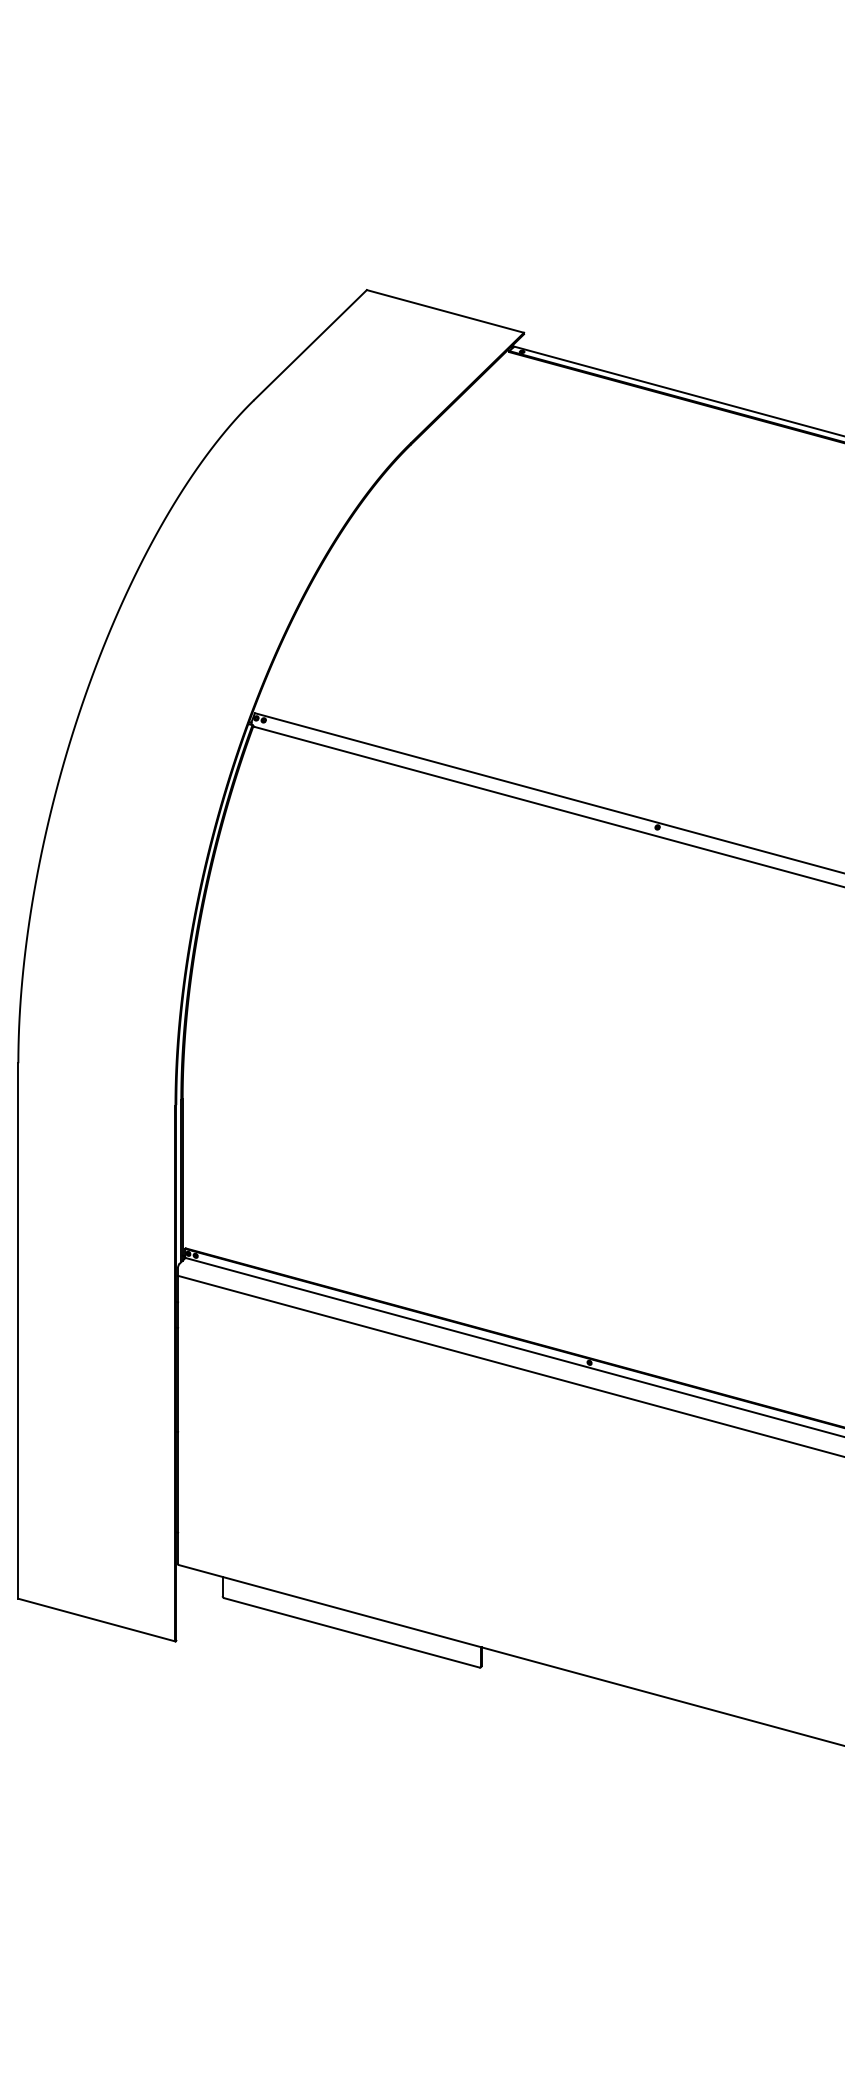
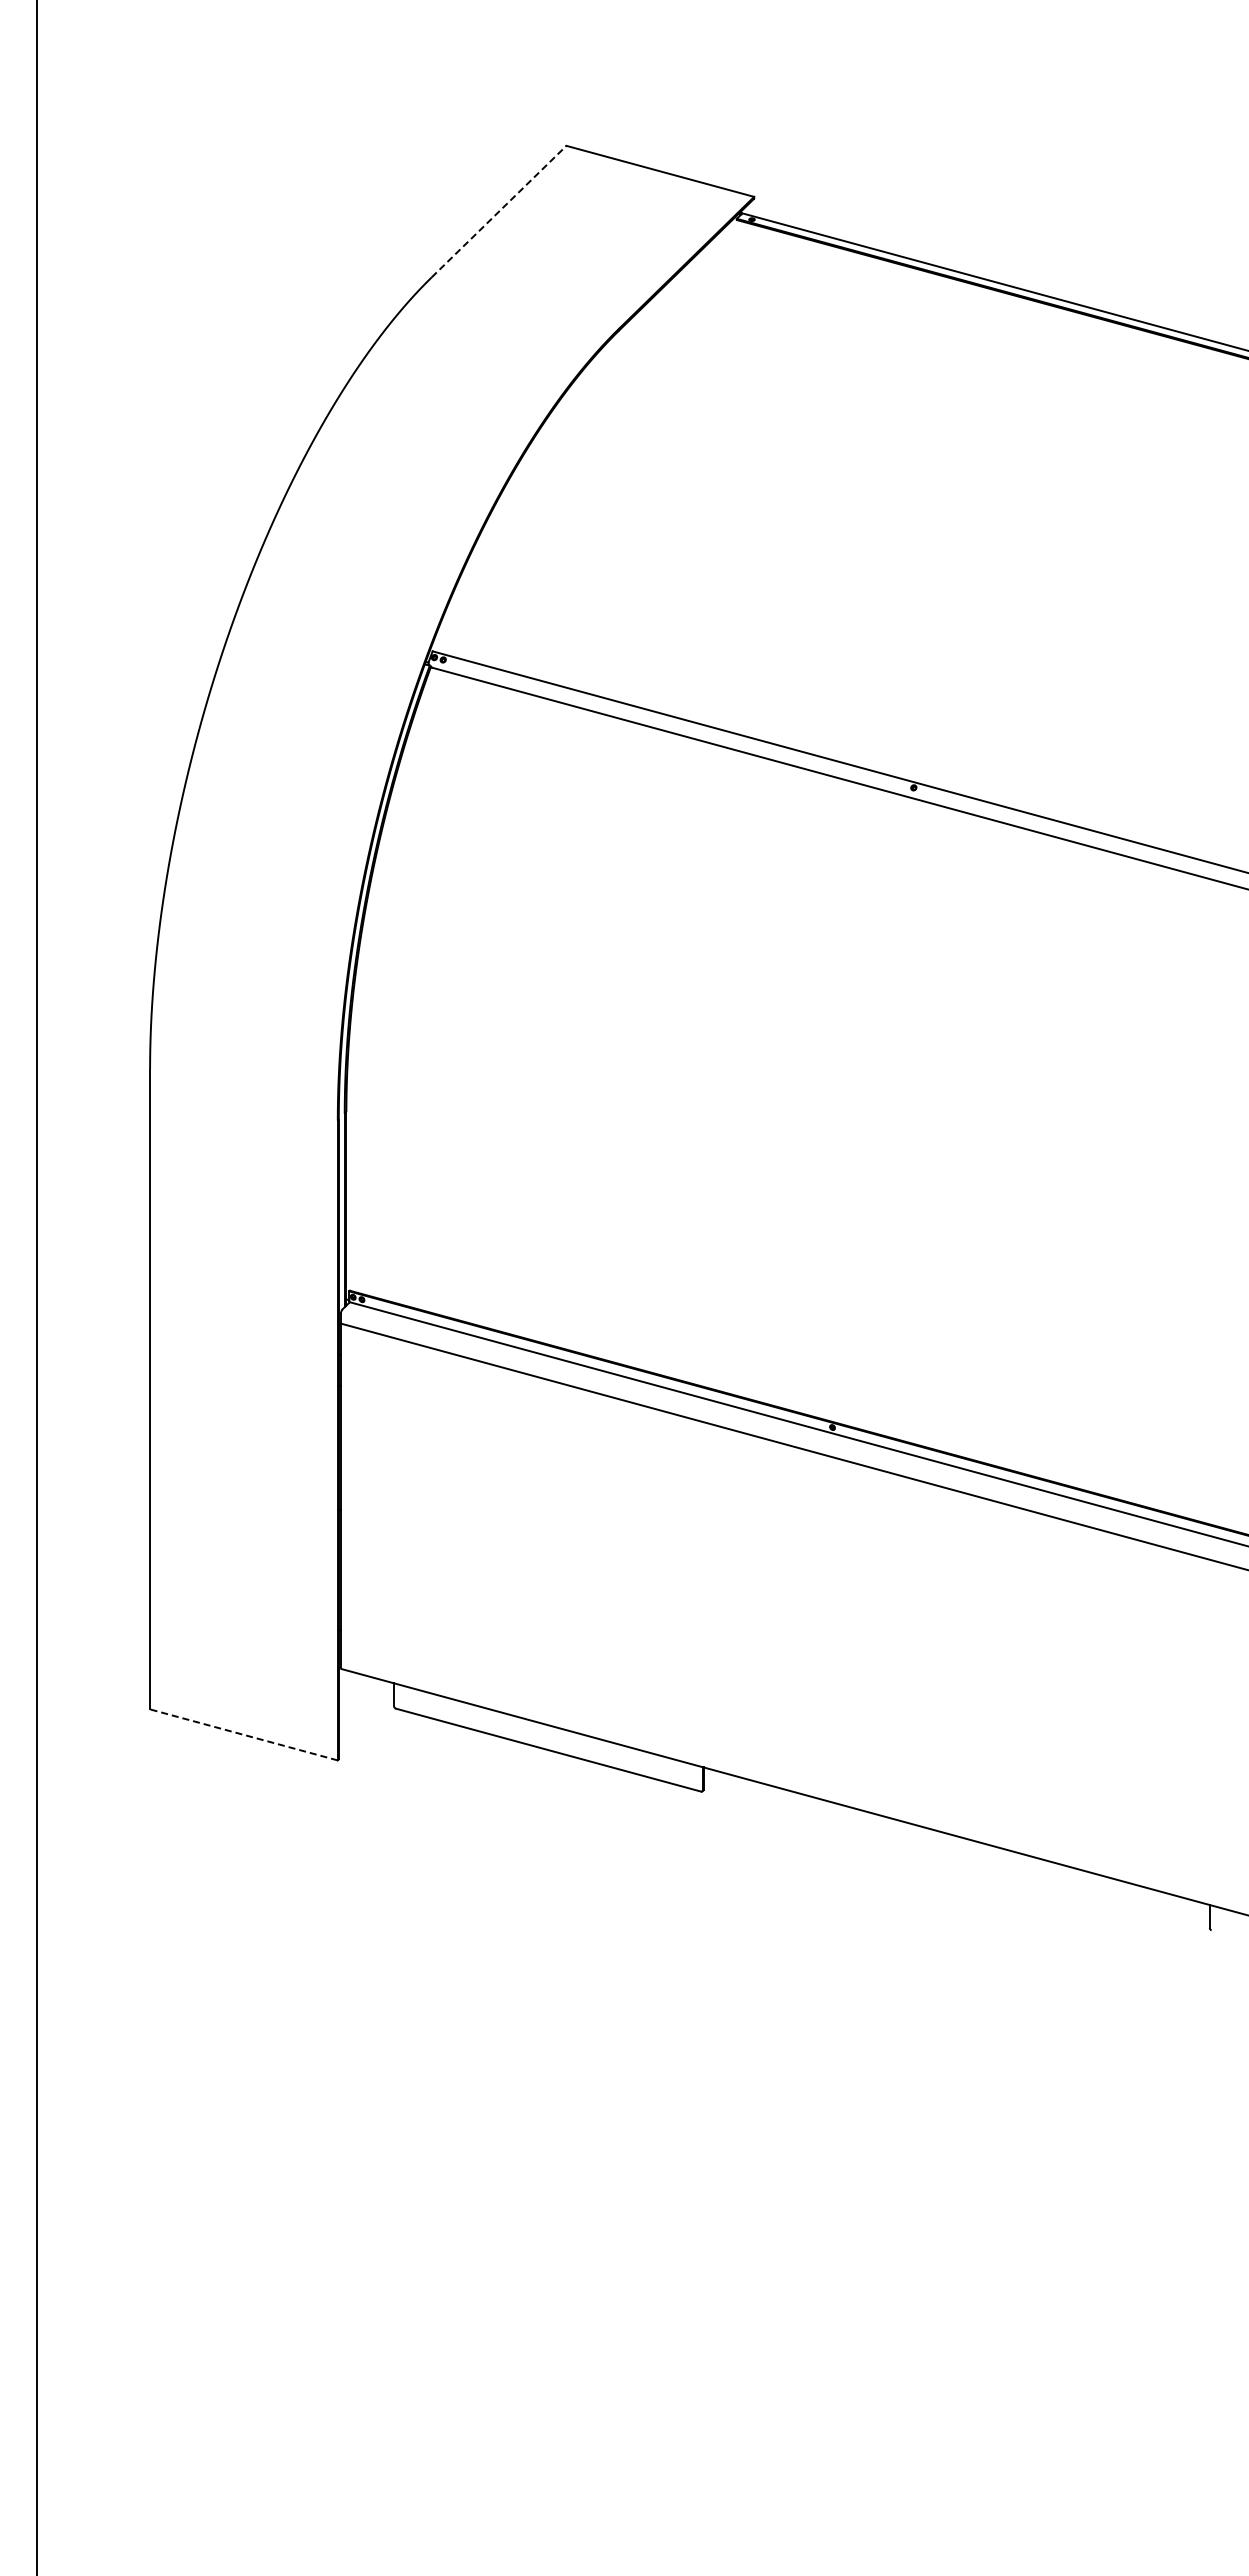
line: (310, 345) -> (499, 211), solid -> dashed
line: (96, 1619) -> (243, 1734), solid -> dashed

